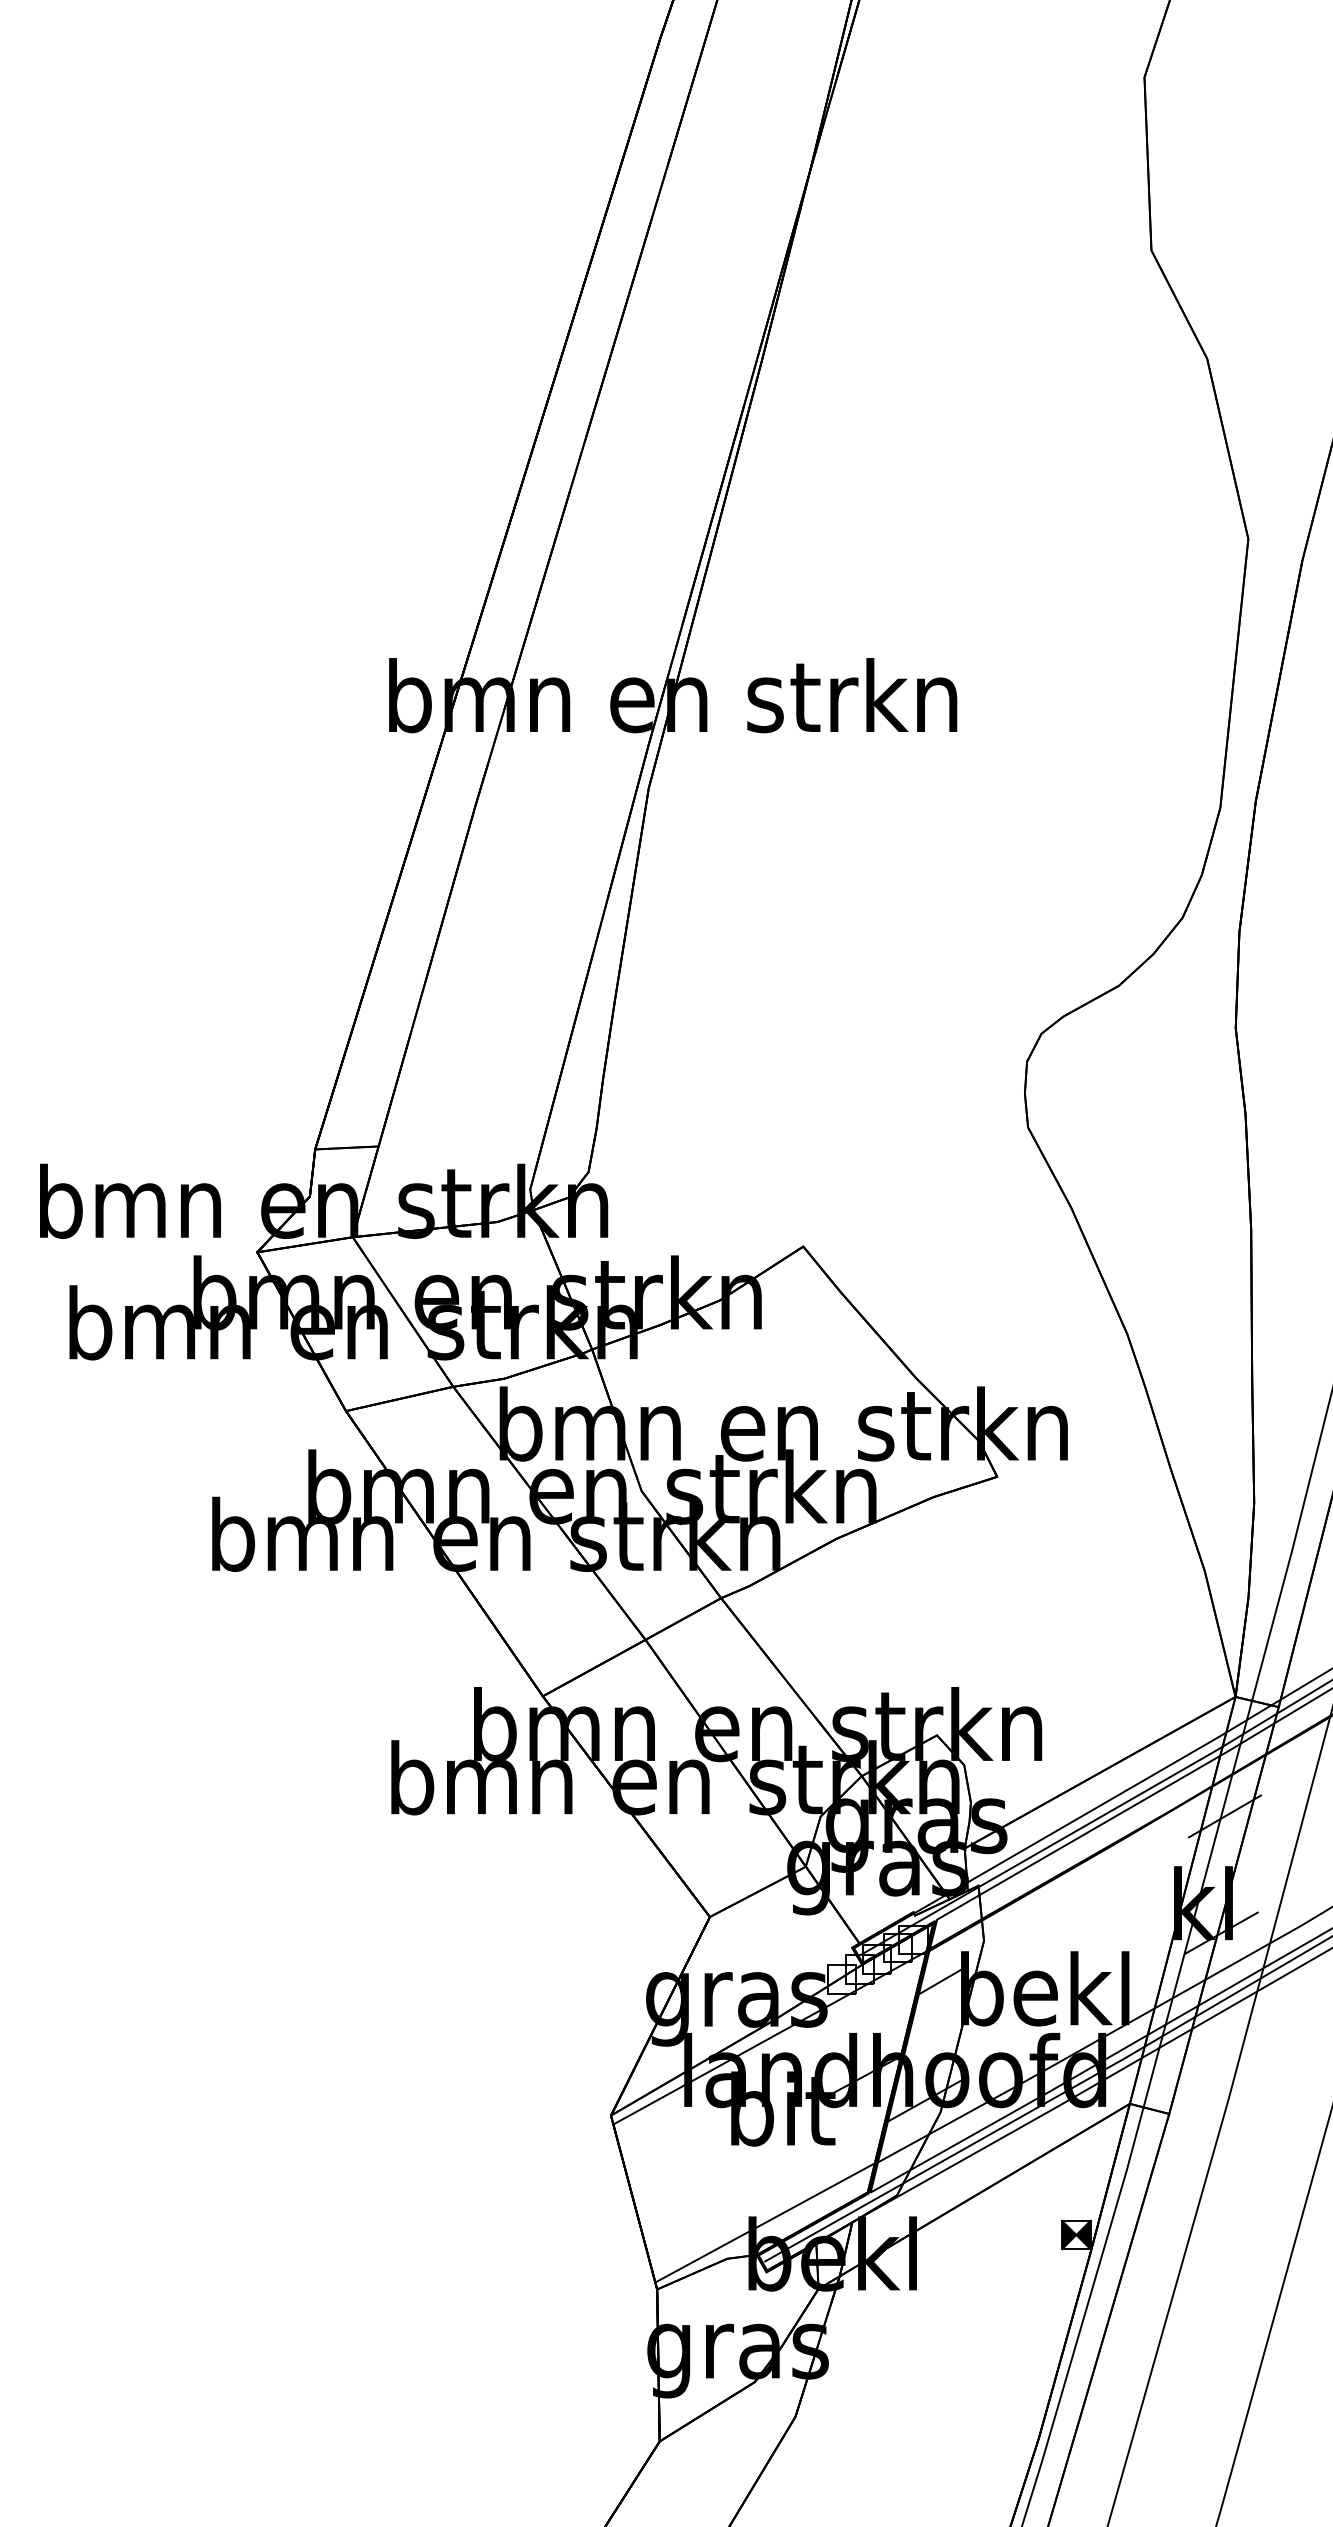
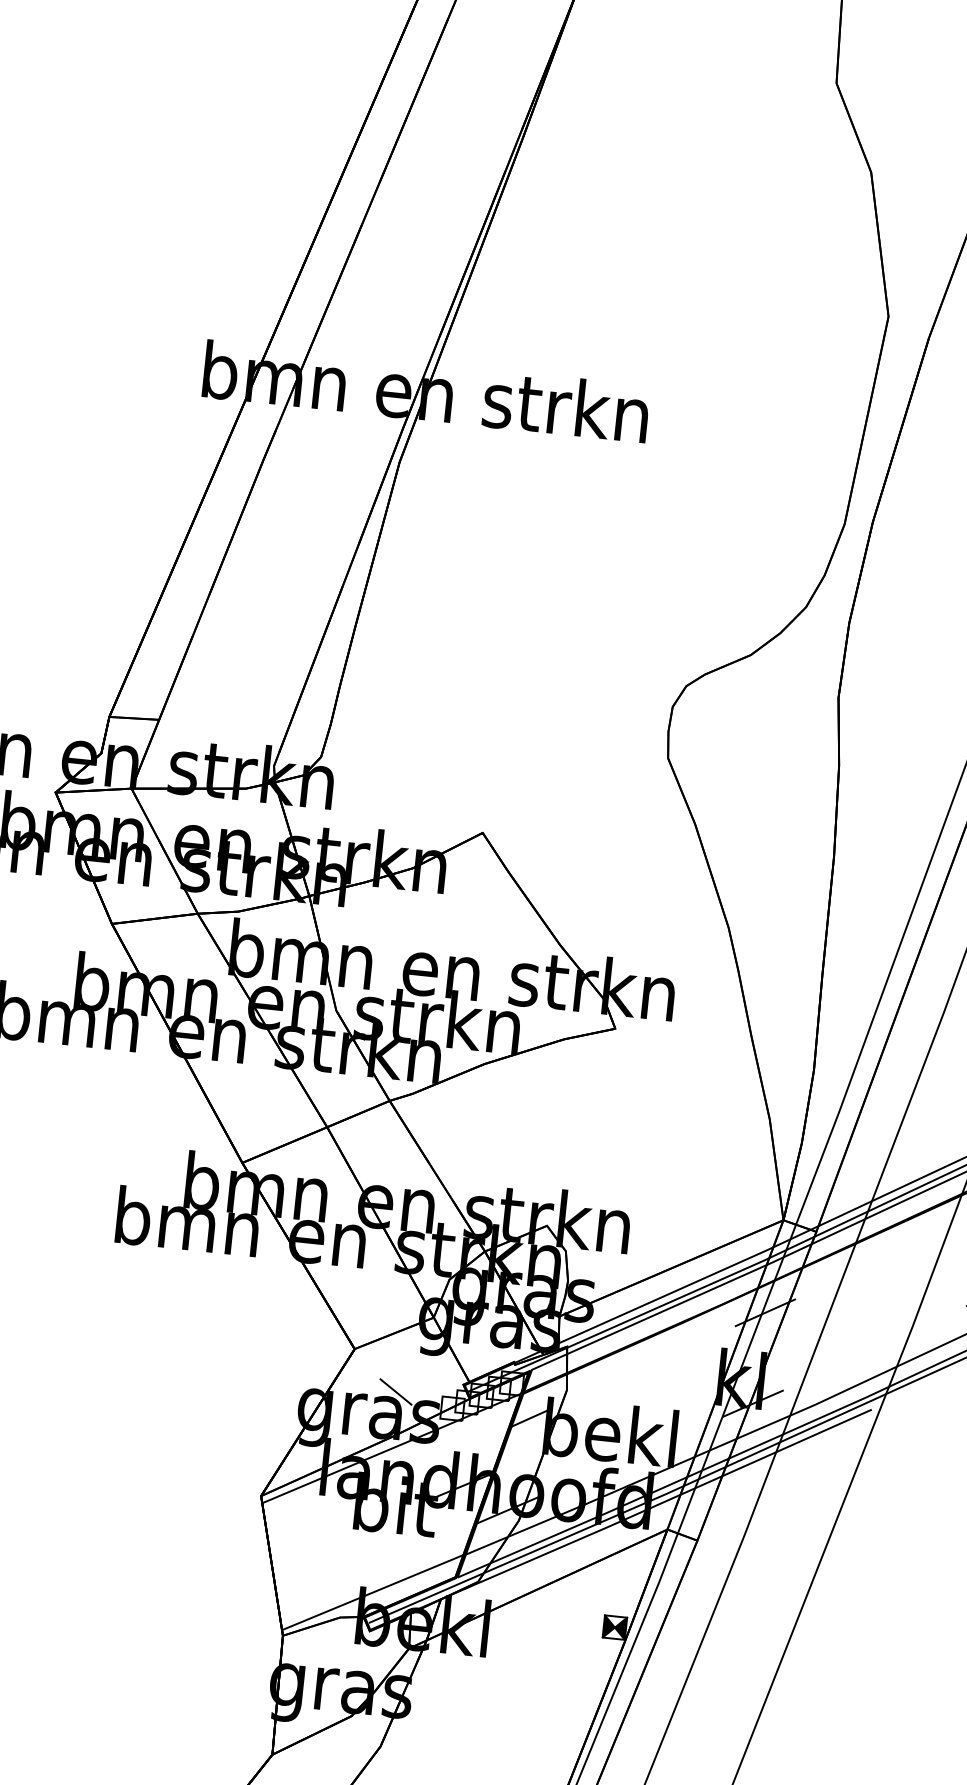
line: (767, 1965) -> (395, 1391), added

